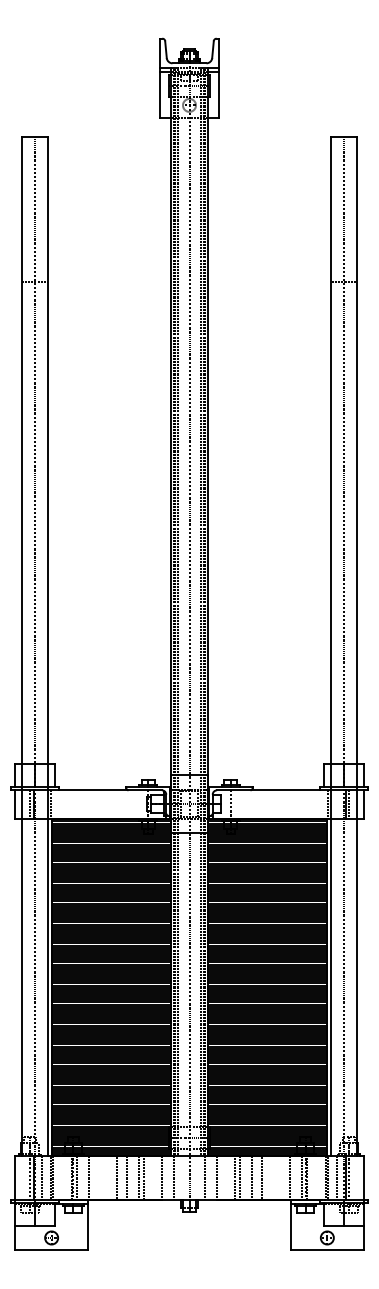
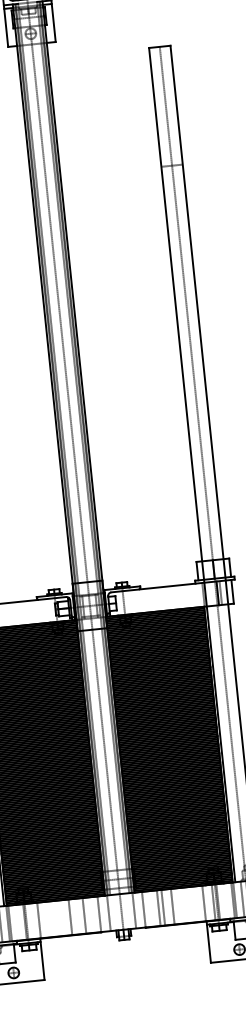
line: (77, 1177) -> (29, 921), removed
line: (116, 1177) -> (61, 917), removed
line: (138, 1177) -> (79, 916), removed
line: (262, 1177) -> (181, 905), removed

